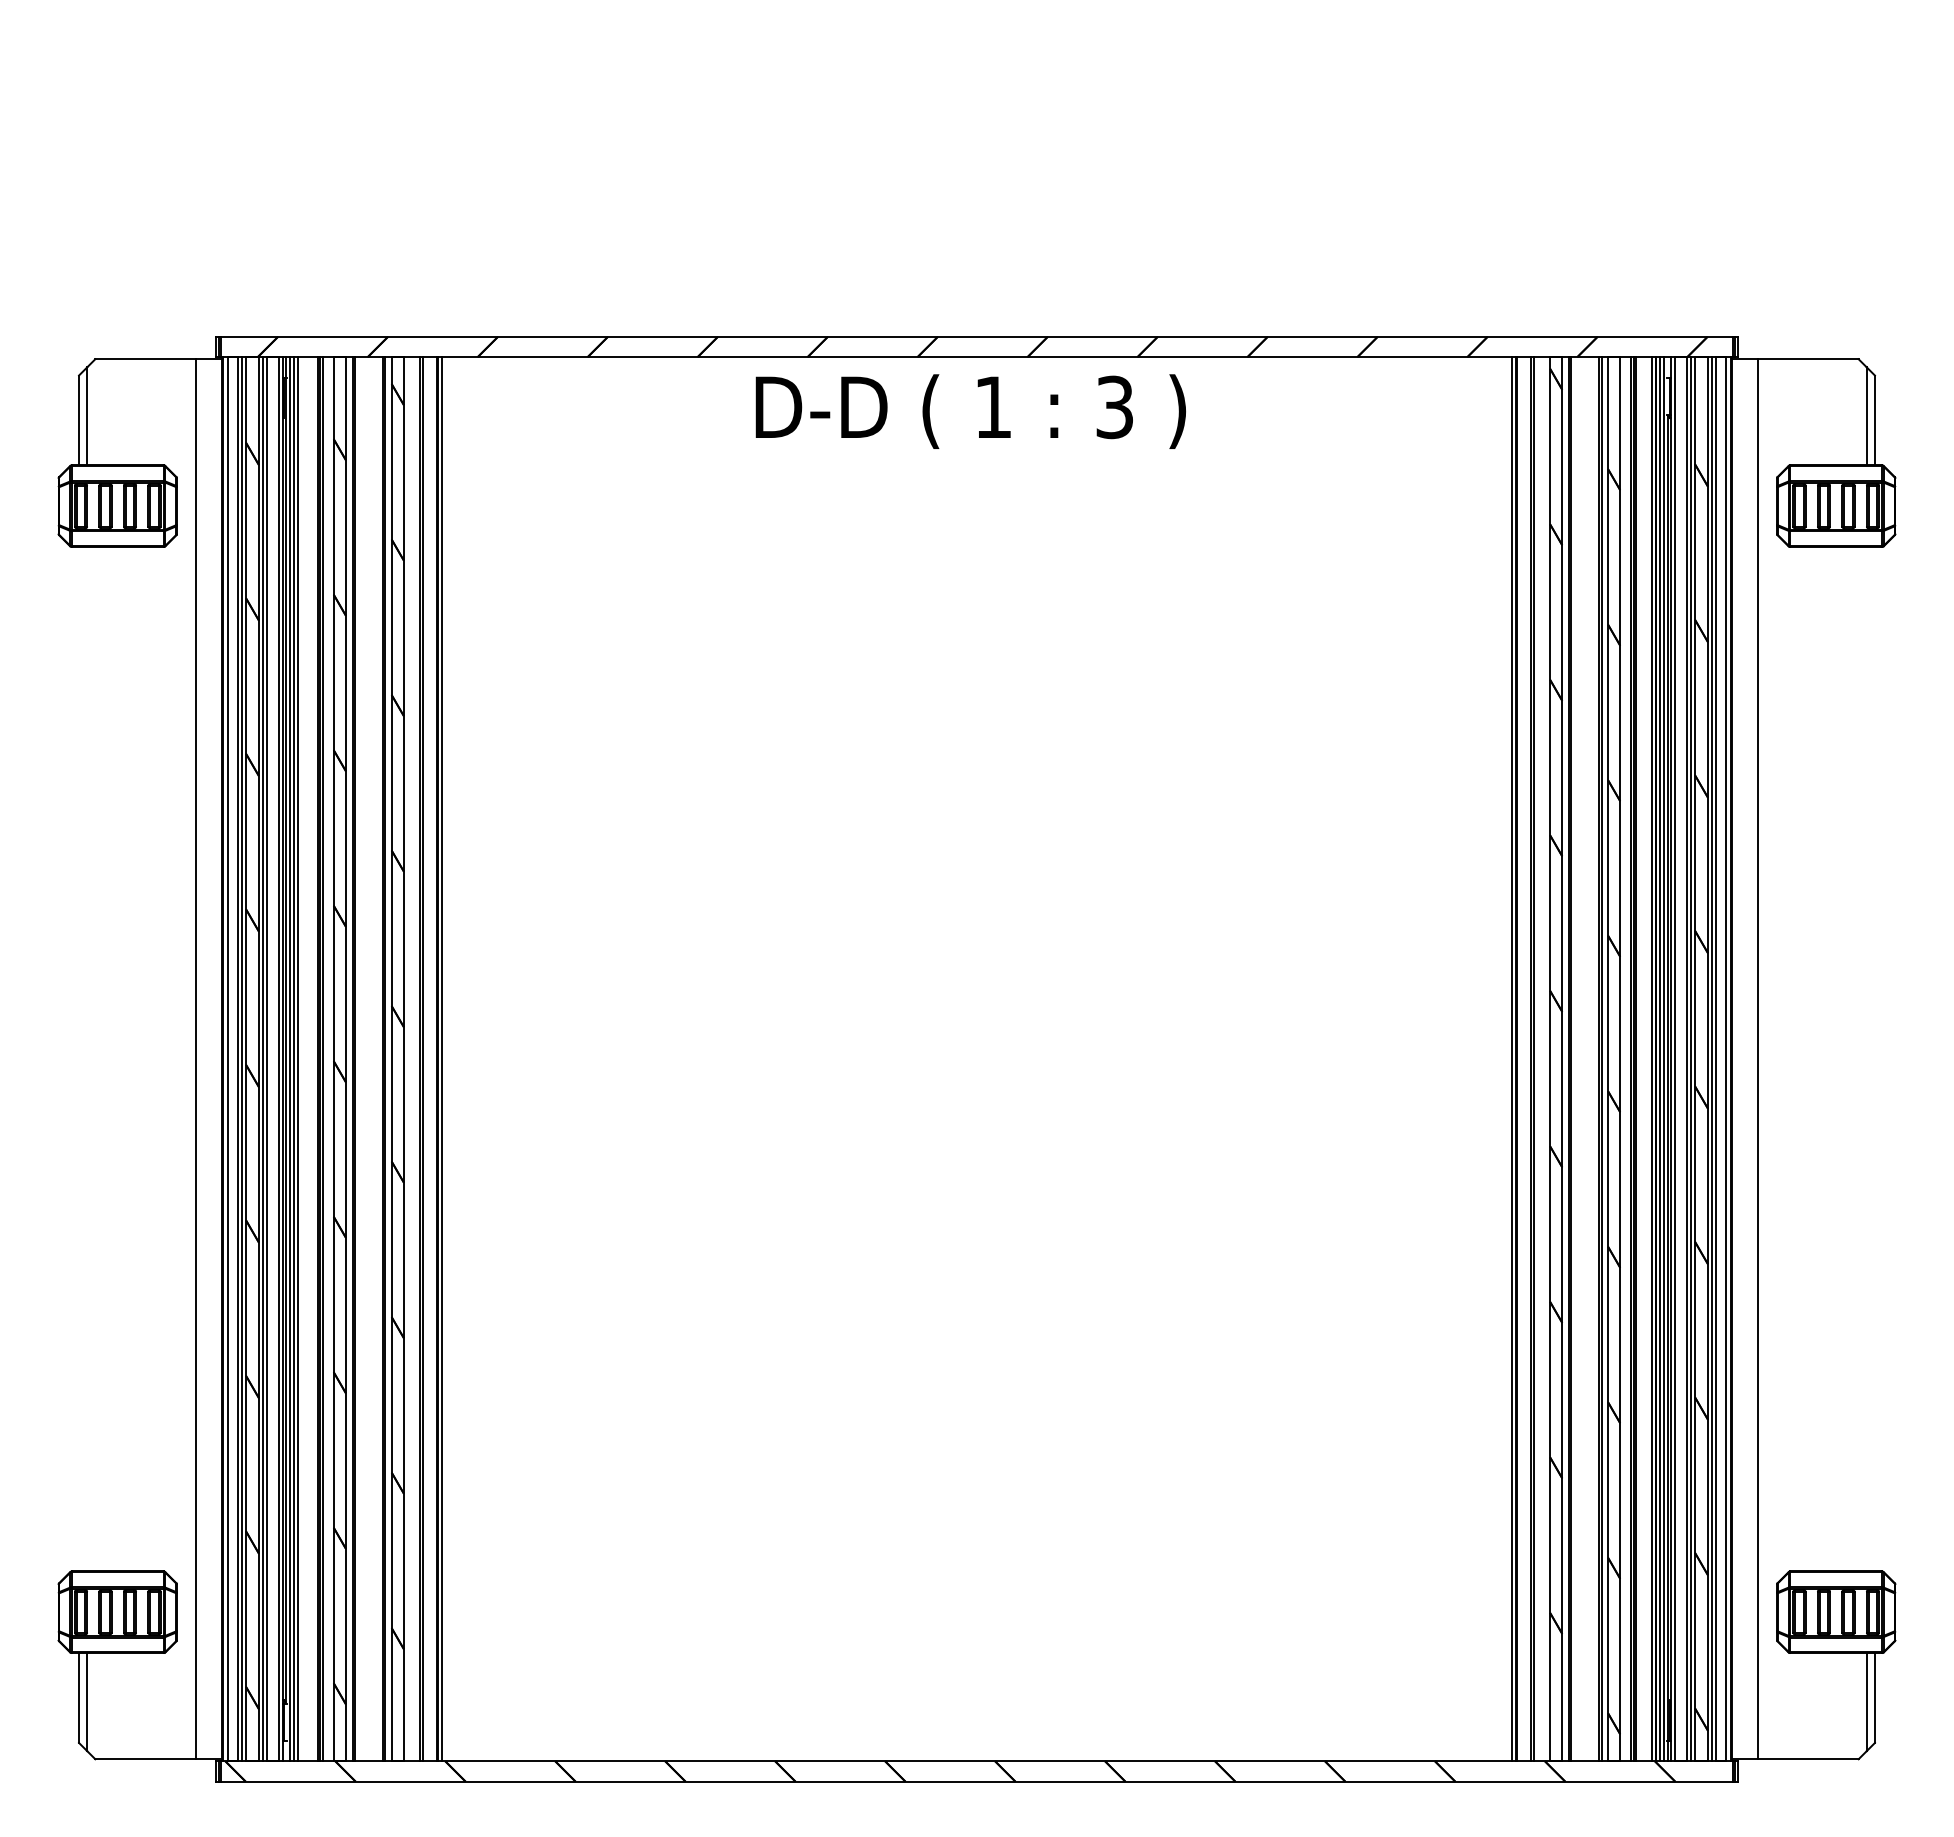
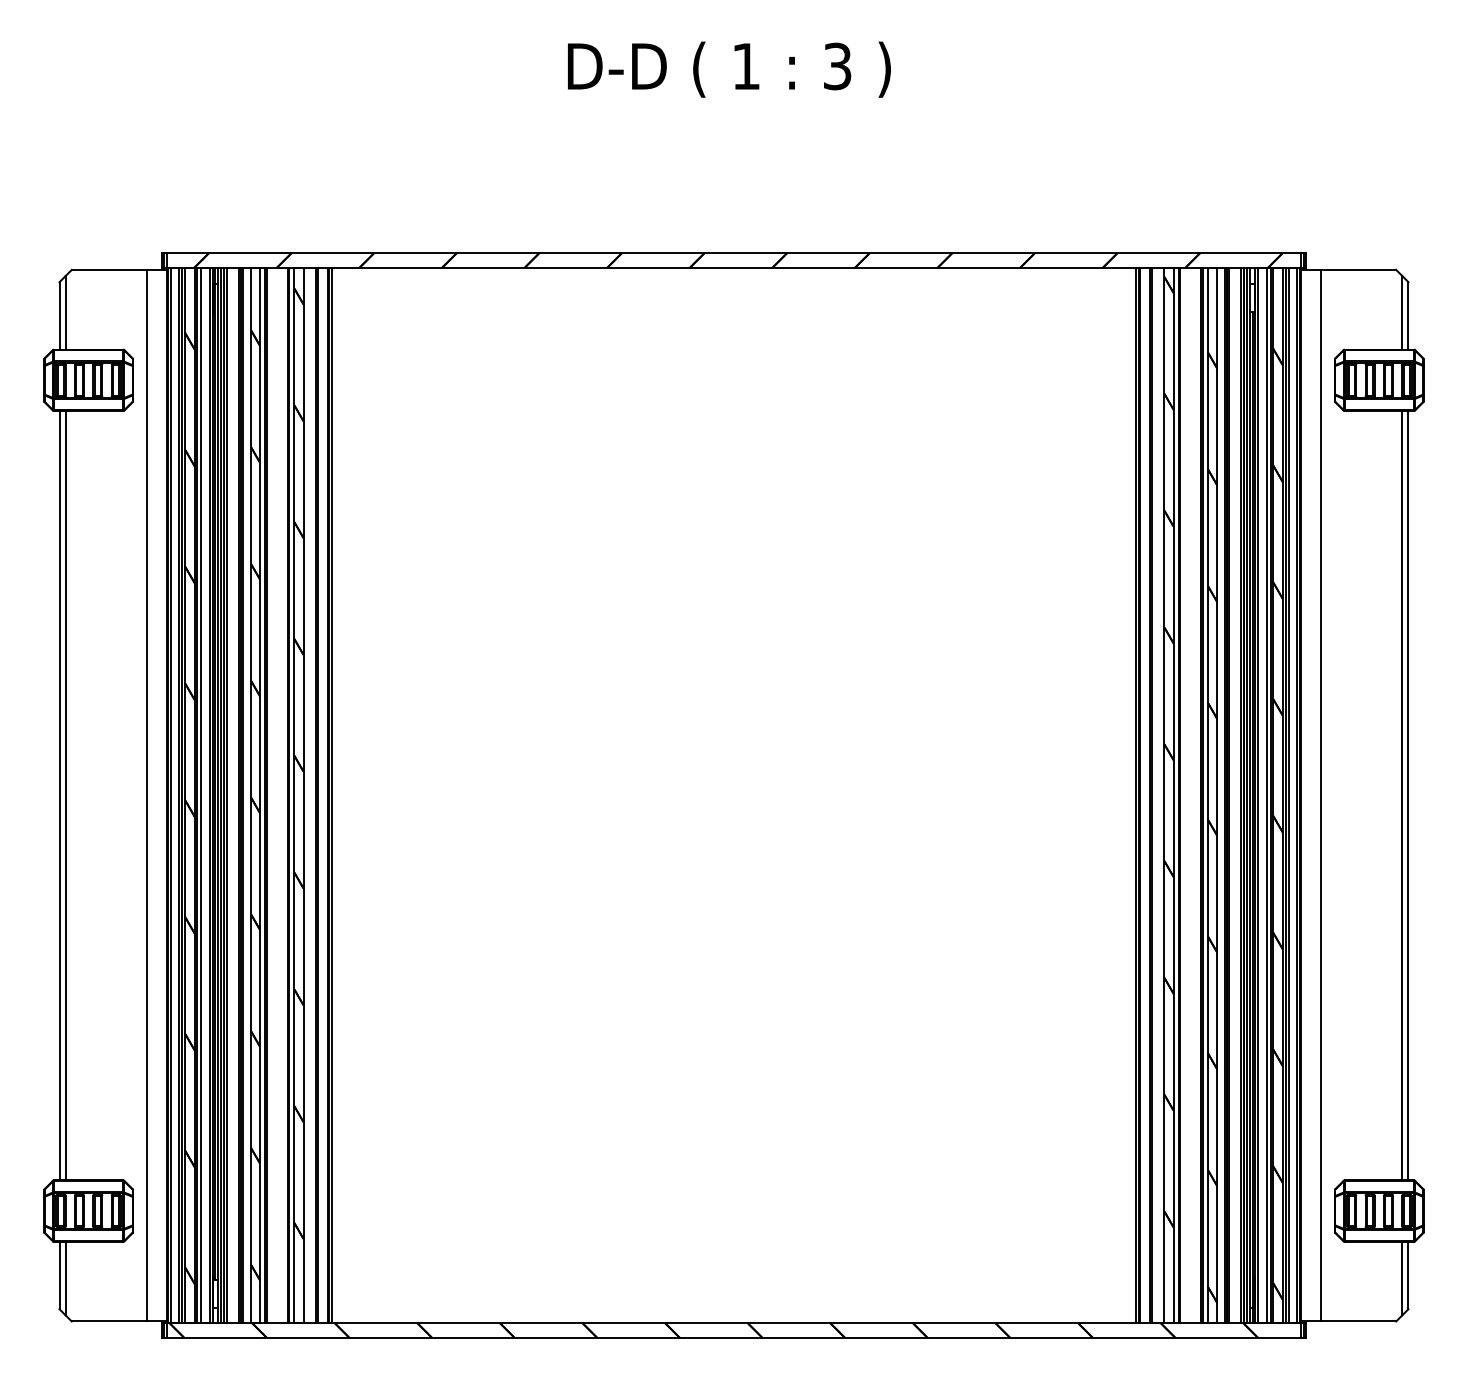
text: (970, 411) -> (729, 69), moved
line: (79, 1058) -> (59, 795), added
line: (87, 1058) -> (65, 795), added
line: (1866, 1058) -> (1402, 795), added
line: (1874, 1058) -> (1408, 795), added
line: (301, 1059) -> (226, 795), added

